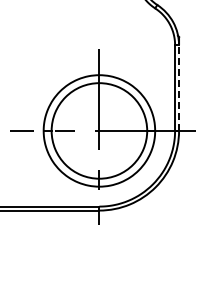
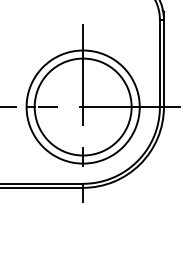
line: (179, 88) -> (164, 64), dashed -> solid

